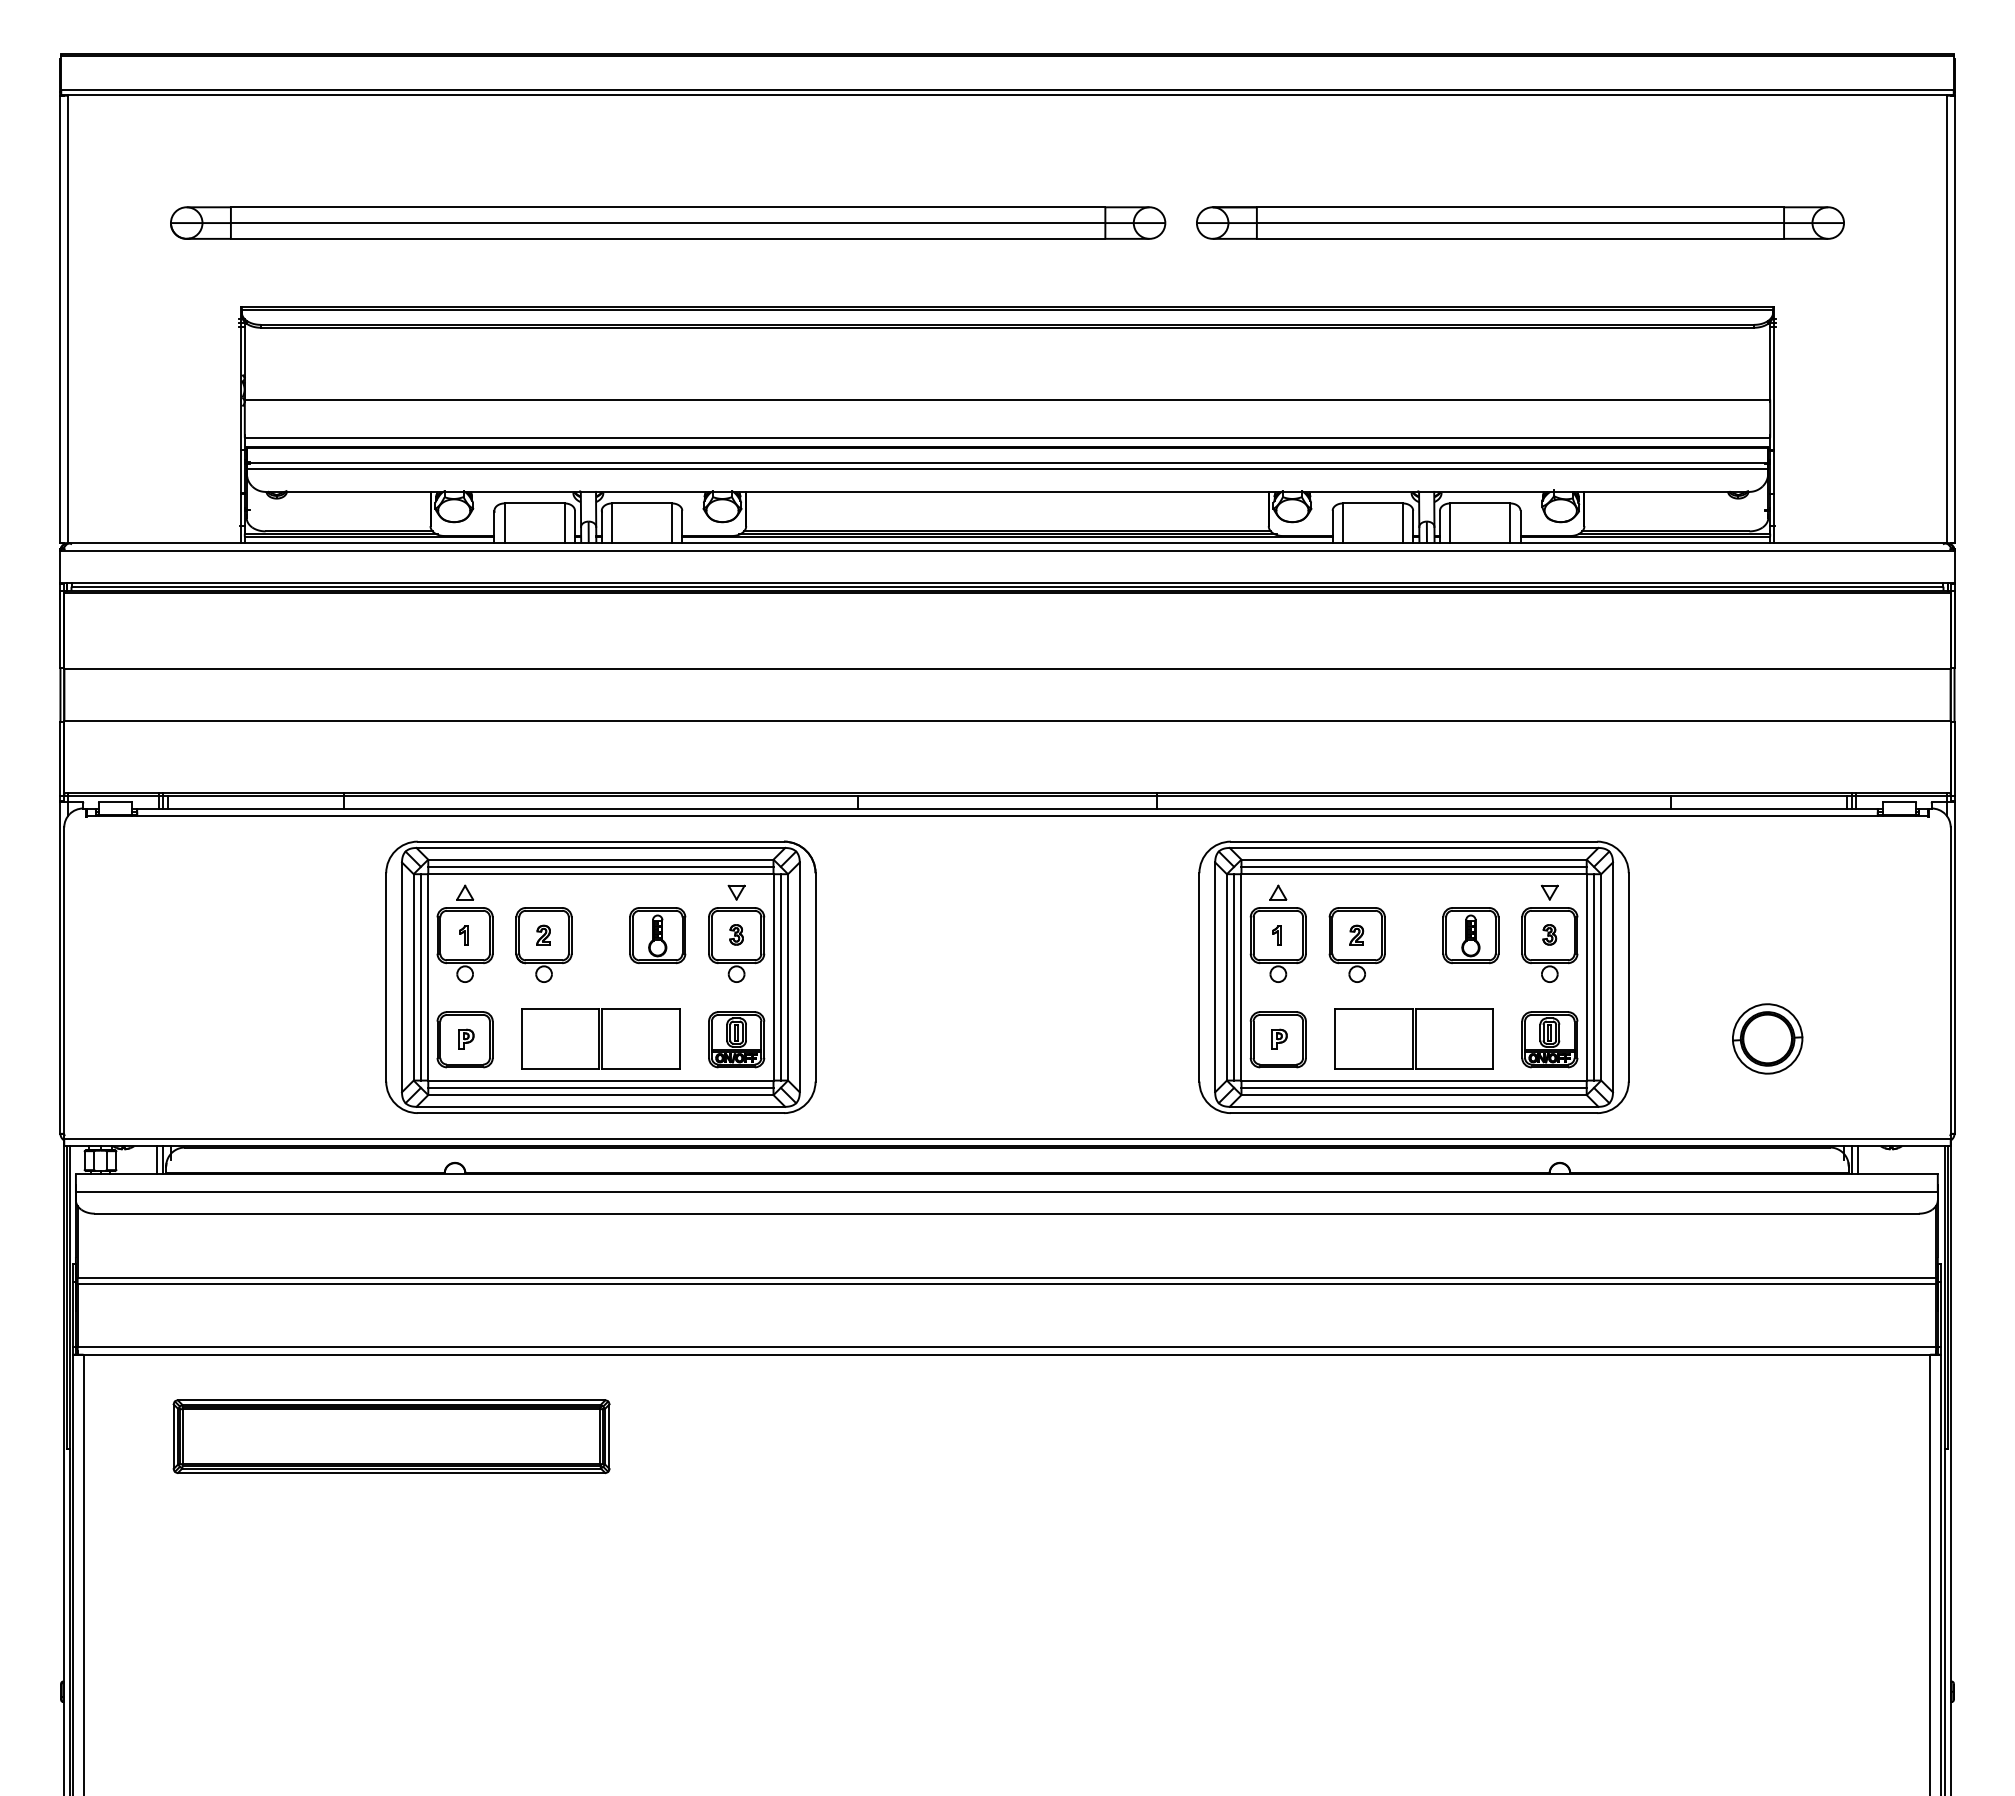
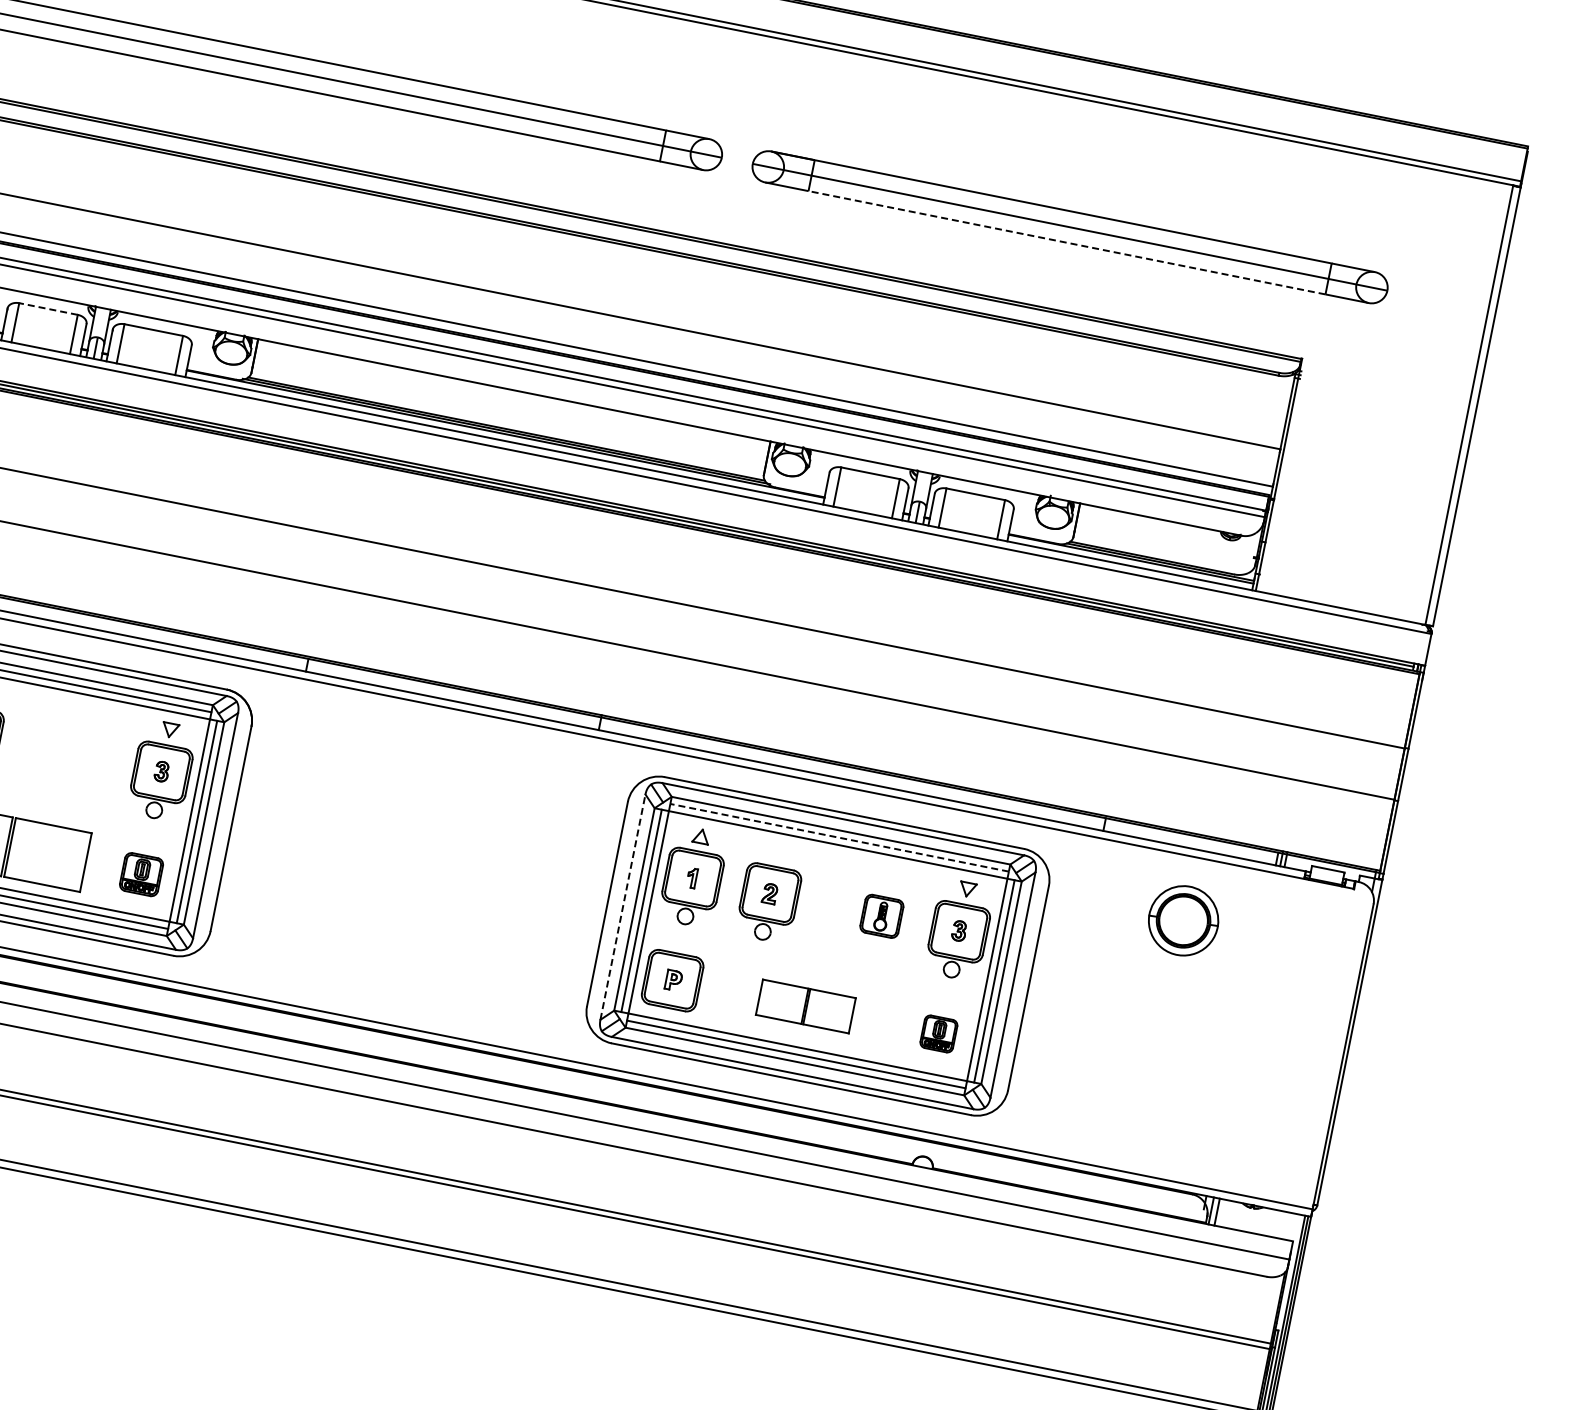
line: (1520, 238) -> (1067, 242), solid -> dashed
line: (534, 503) -> (48, 309), solid -> dashed
line: (1414, 866) -> (840, 837), solid -> dashed
part: (657, 935) -> (84, 756), removed
part: (1470, 935) -> (881, 916), size x0.7
line: (1215, 977) -> (623, 907), solid -> dashed
part: (1413, 1038) -> (805, 1005), size x0.6
part: (1767, 1038) -> (1183, 920), moved
part: (736, 1039) -> (141, 874), size x0.7
part: (1549, 1039) -> (938, 1033), size x0.6

